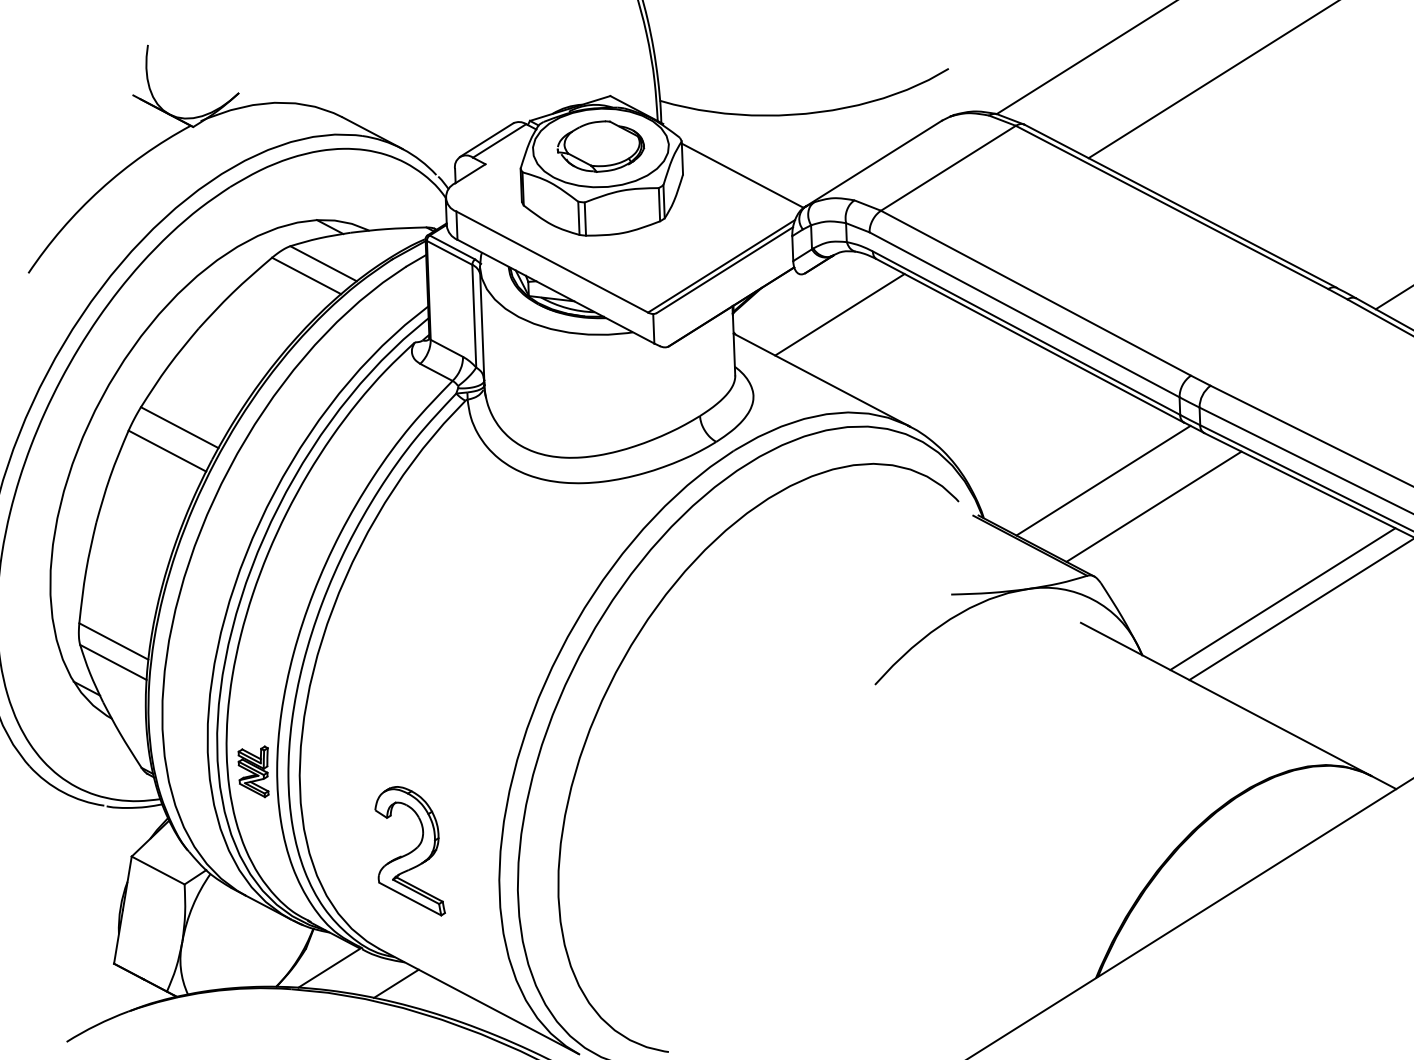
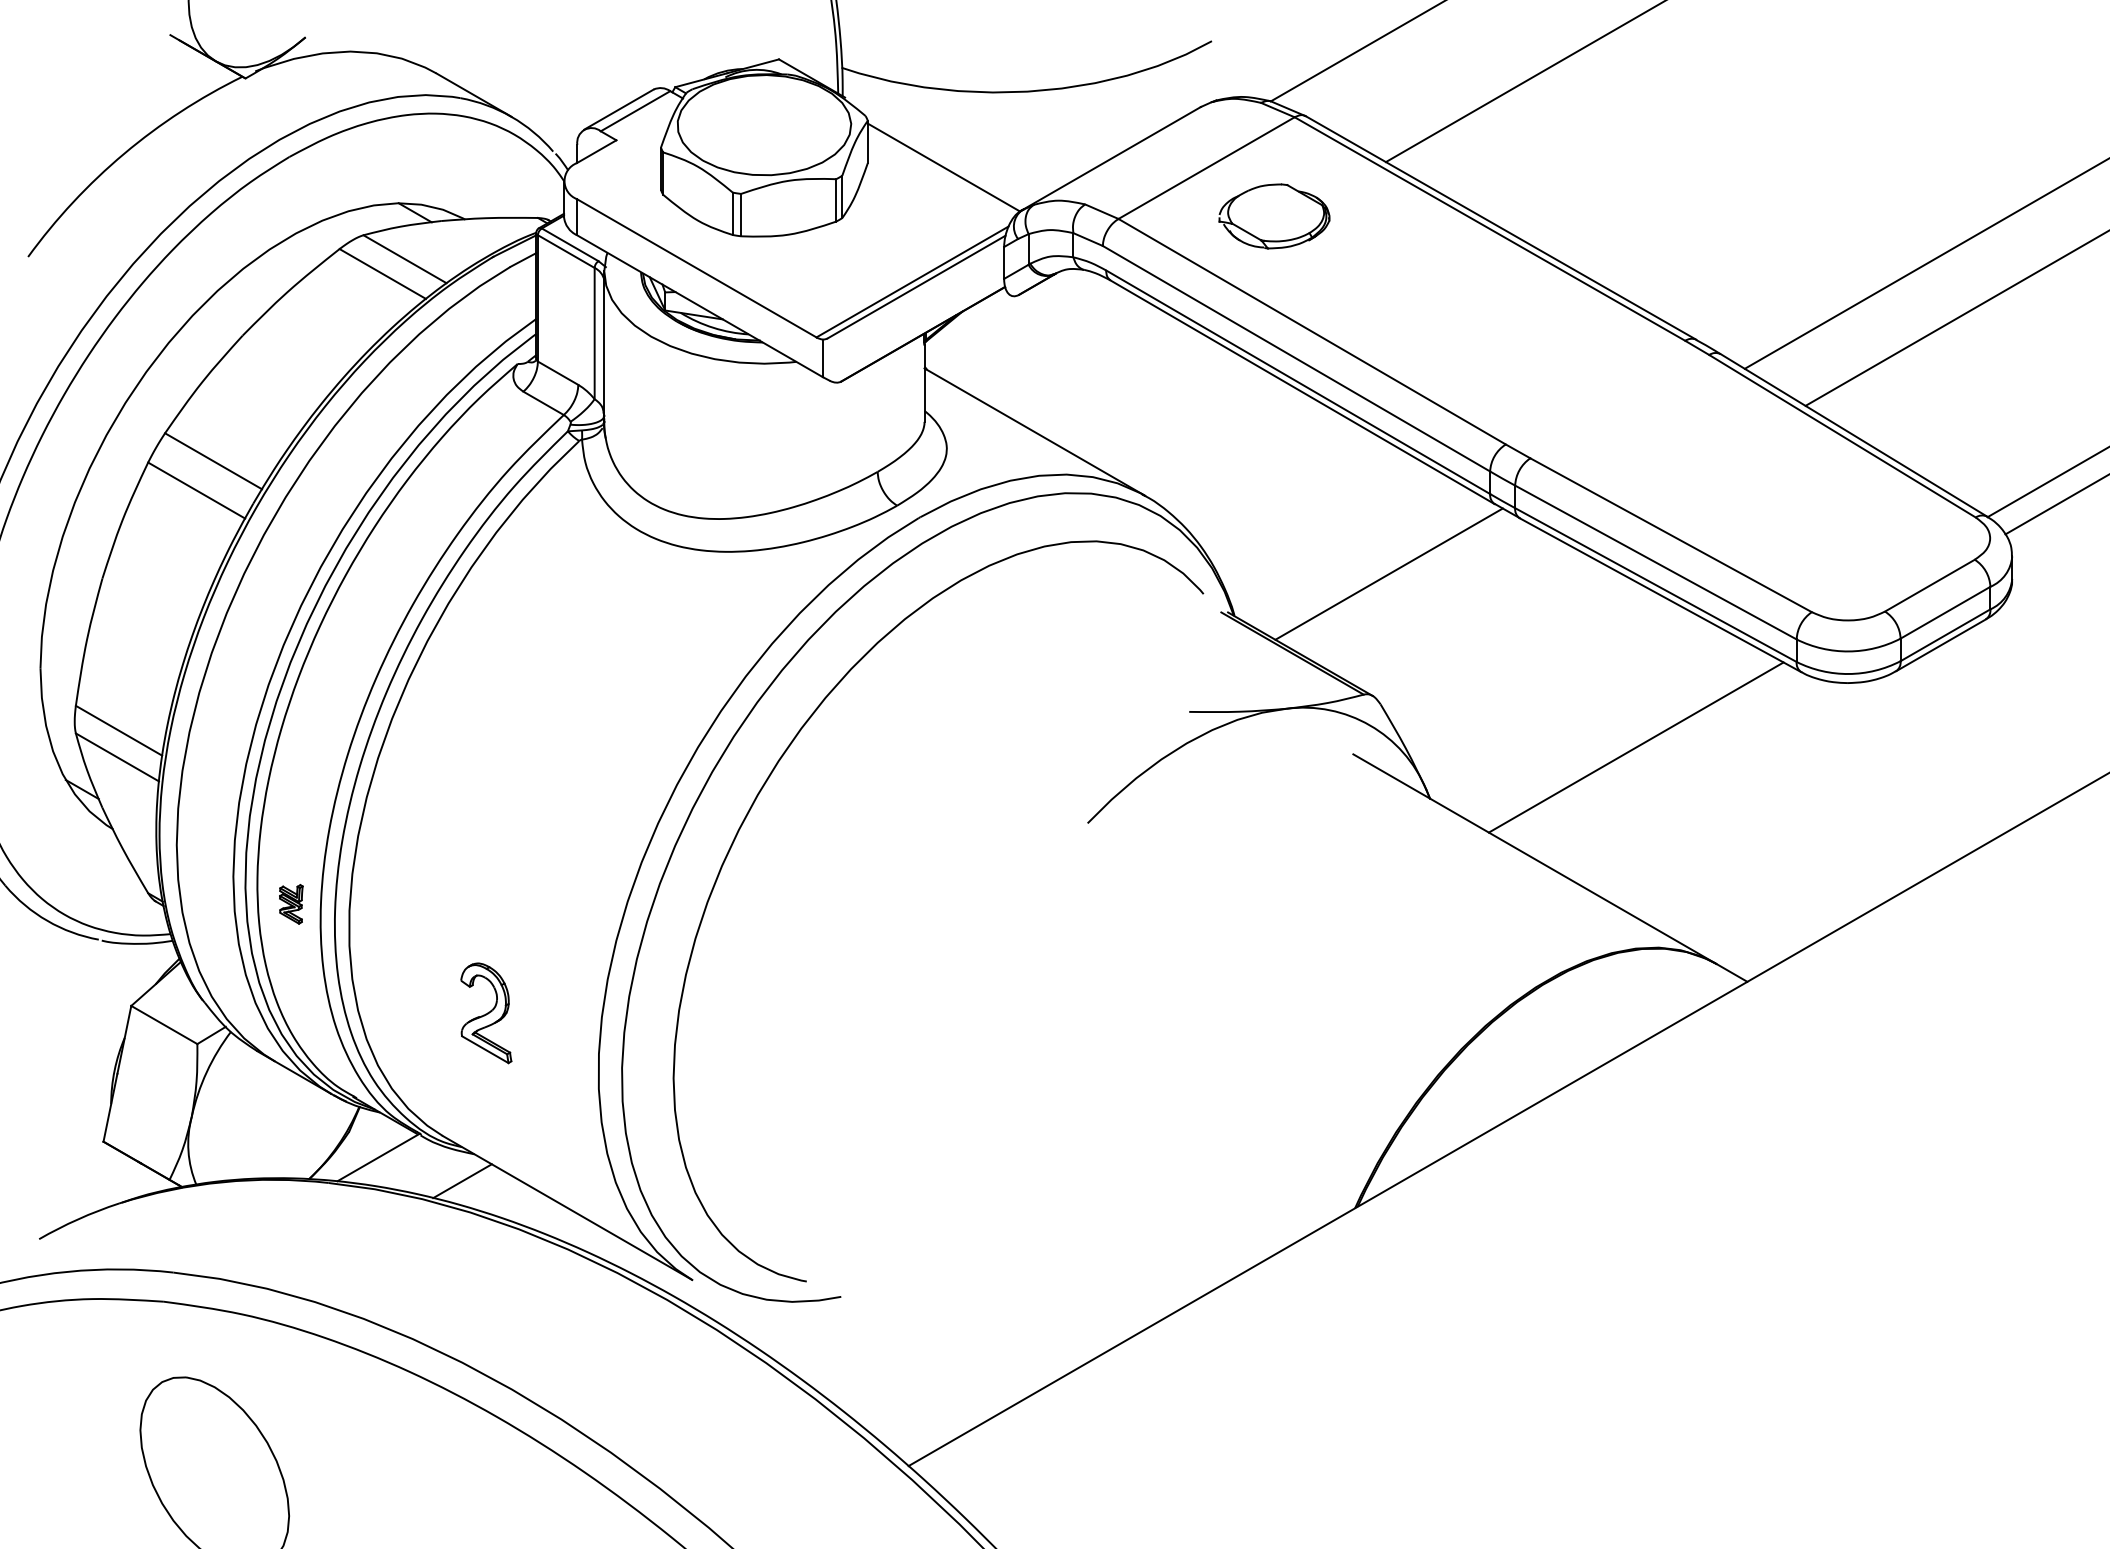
part: (600, 146) -> (1274, 216), moved
line: (839, 314) -> (1060, 349), removed
line: (1153, 506) -> (1451, 609), removed
line: (1283, 598) -> (1612, 733), removed
part: (254, 772) -> (291, 904), size x0.6
part: (410, 851) -> (486, 1013), size x0.6

